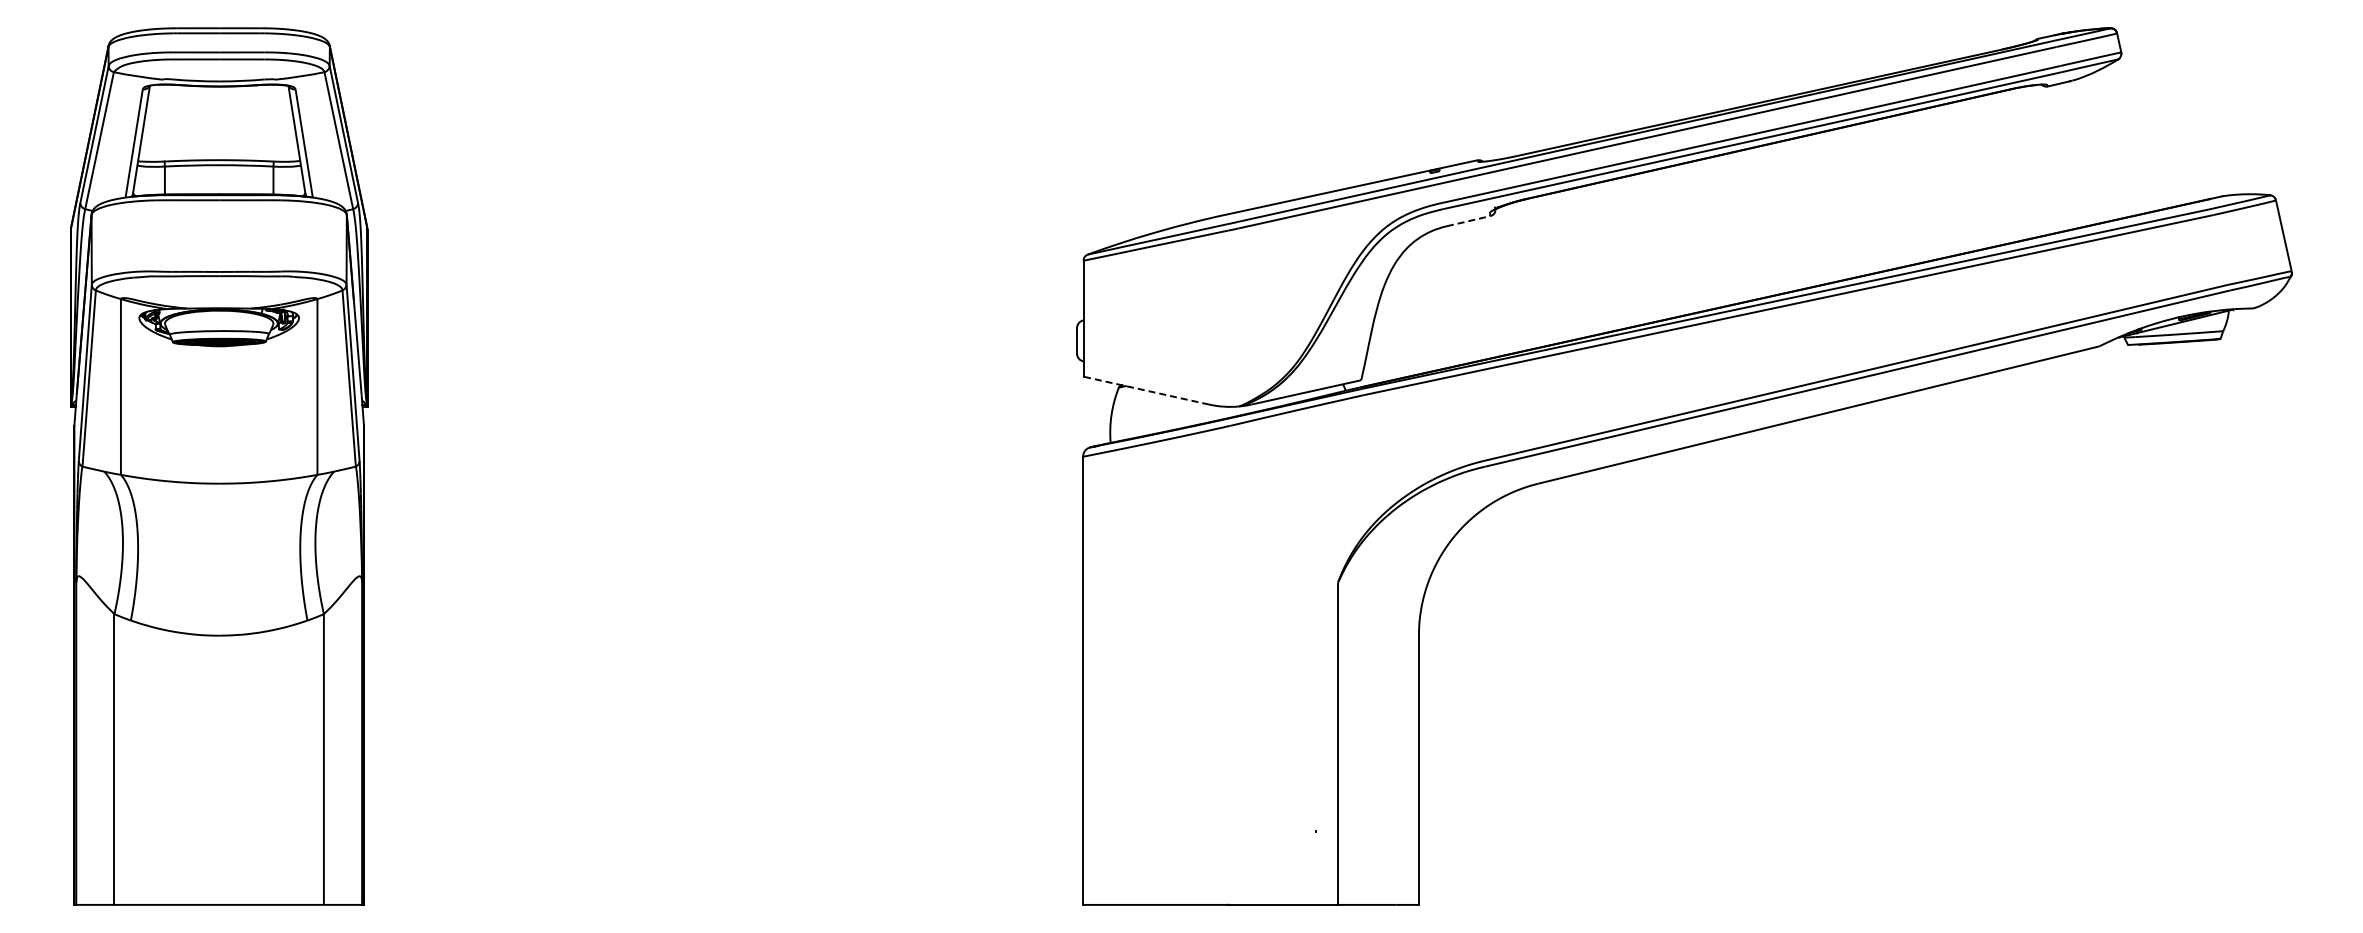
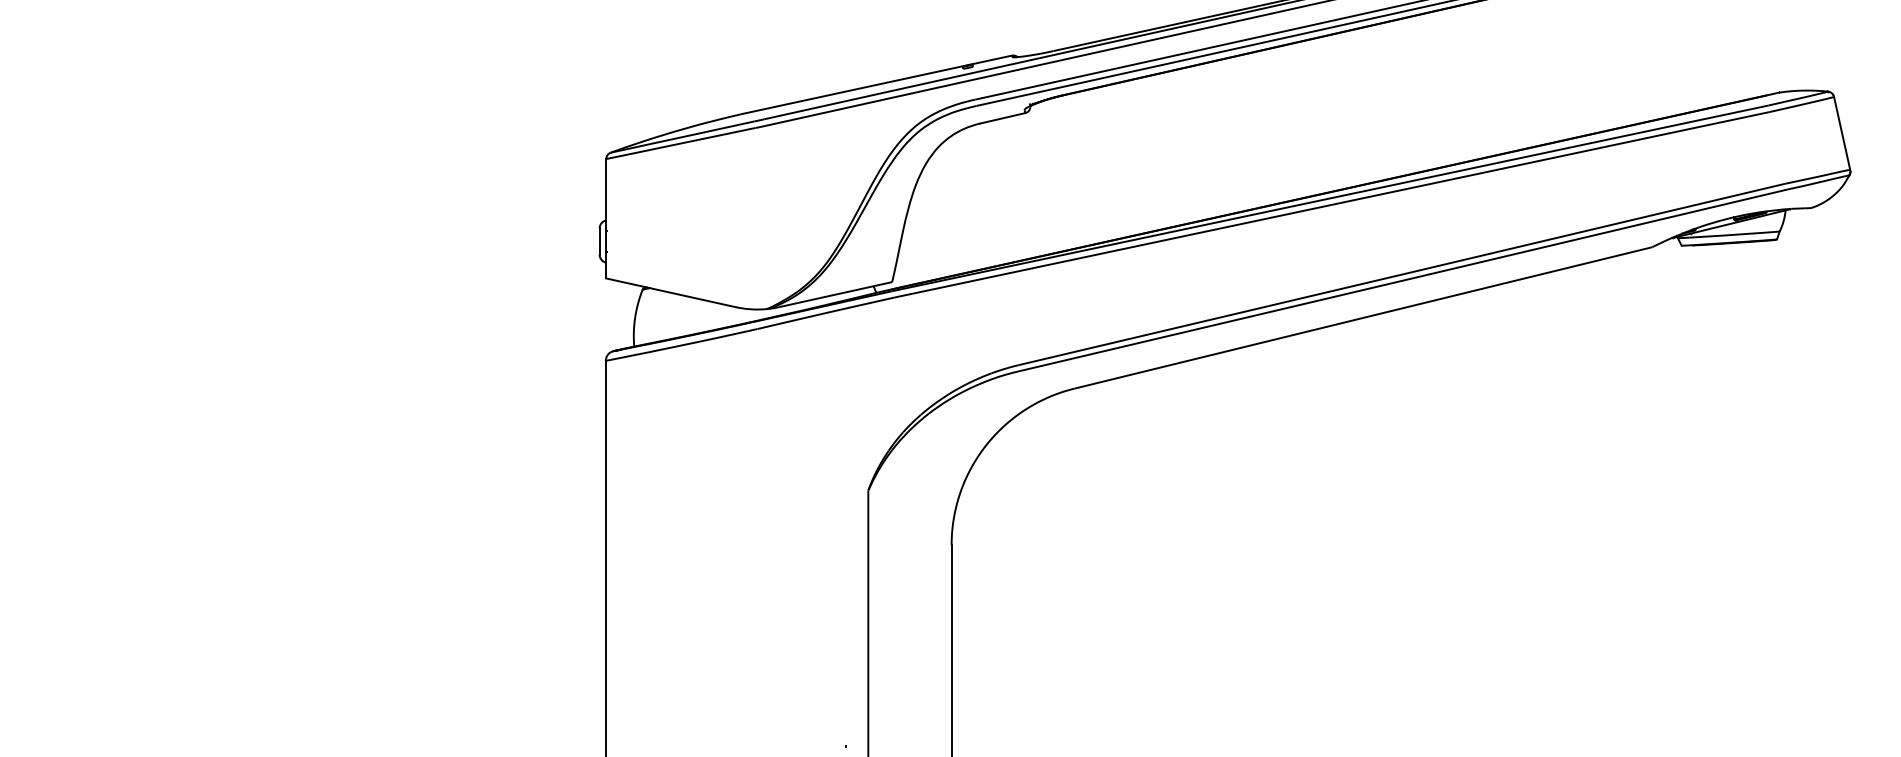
line: (1469, 221) -> (1003, 118), dashed -> solid
line: (1145, 390) -> (670, 292), dashed -> solid

